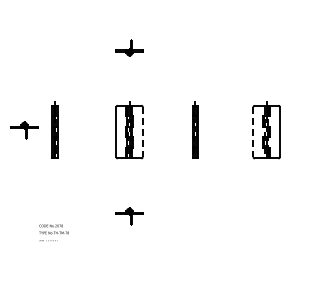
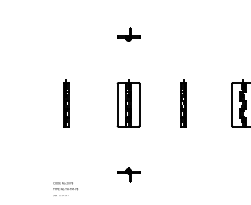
part: (24, 130) -> (40, 103), removed
line: (142, 132) -> (139, 105), dashed -> solid
line: (253, 132) -> (232, 105), dashed -> solid

